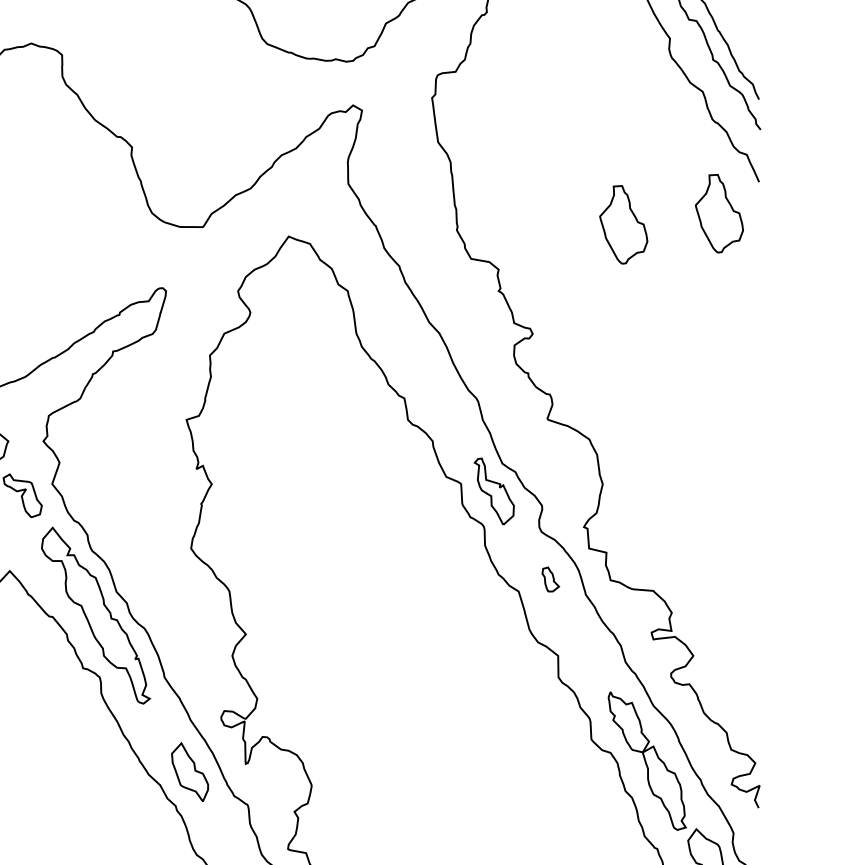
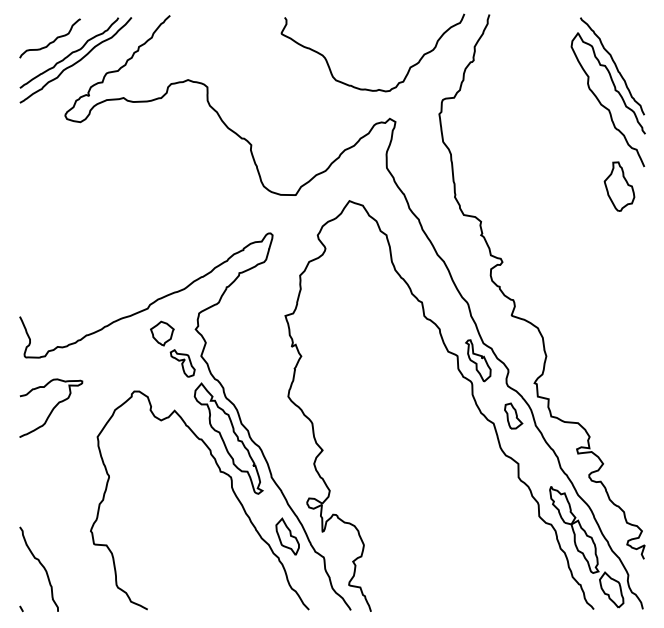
part: (623, 224) -> (559, 193), removed
part: (550, 578) -> (513, 415), size x1.67

